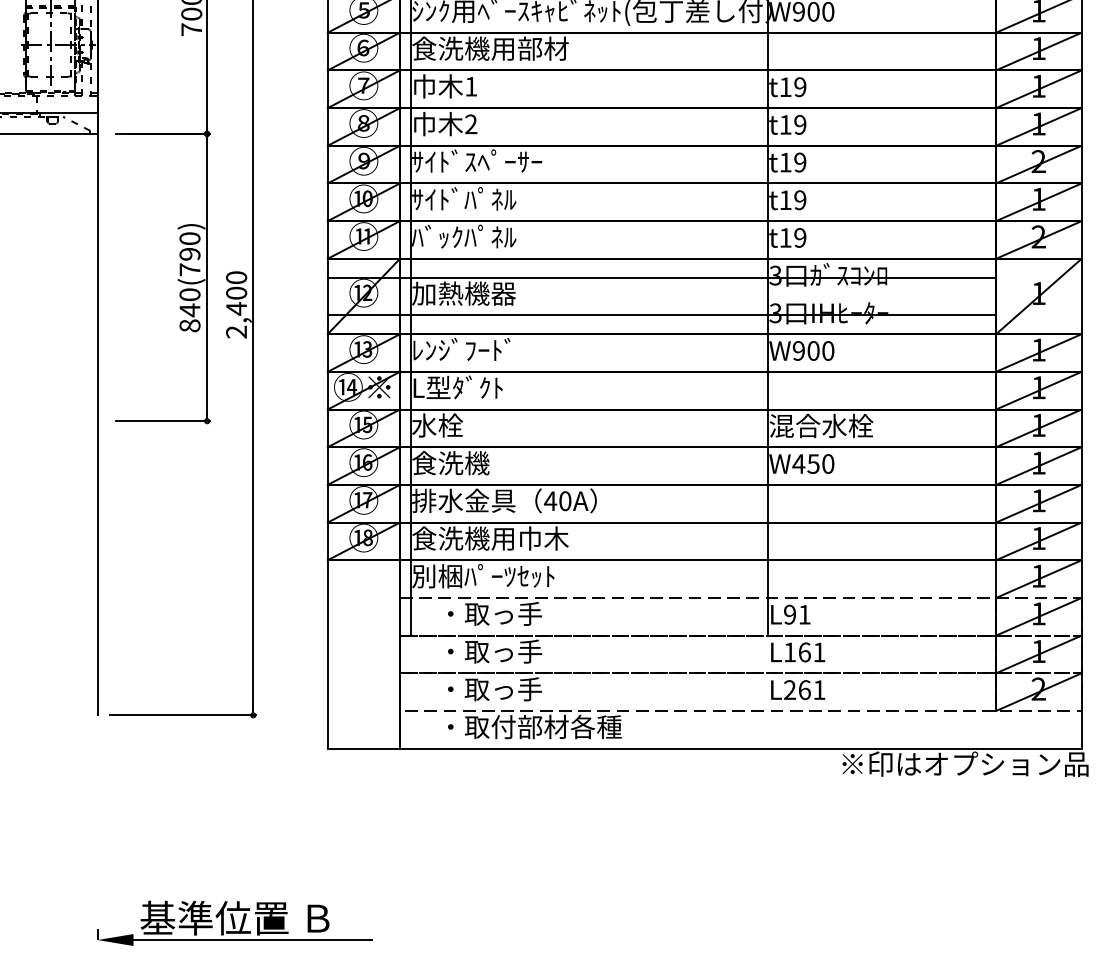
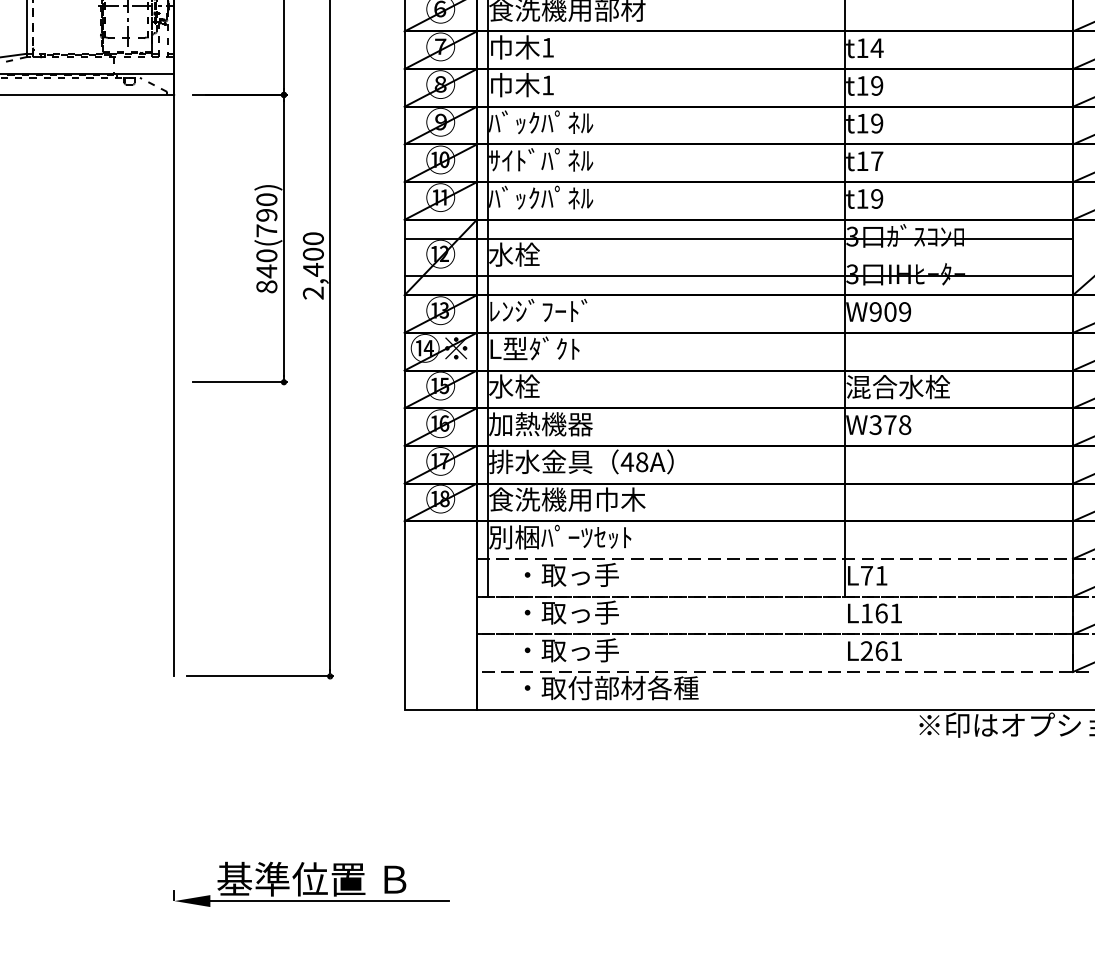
text: (799, 87) -> (876, 48), t19 -> t14
text: (471, 124) -> (548, 85), 2 -> 1
text: (477, 161) -> (554, 122), ｻｲﾄﾞｽﾍﾟｰｻｰ -> ﾊﾞｯｸﾊﾟﾈﾙ
text: (800, 200) -> (877, 161), t19 -> t17
text: (463, 293) -> (540, 254), 加熱機器 -> 水栓
text: (828, 350) -> (905, 311), W900 -> W909
text: (463, 463) -> (540, 424), 食洗機 -> 加熱機器
text: (813, 463) -> (890, 424), W450 -> W378
text: (565, 500) -> (642, 461), 40A -> 48A
text: (790, 614) -> (867, 575), L91 -> L71

